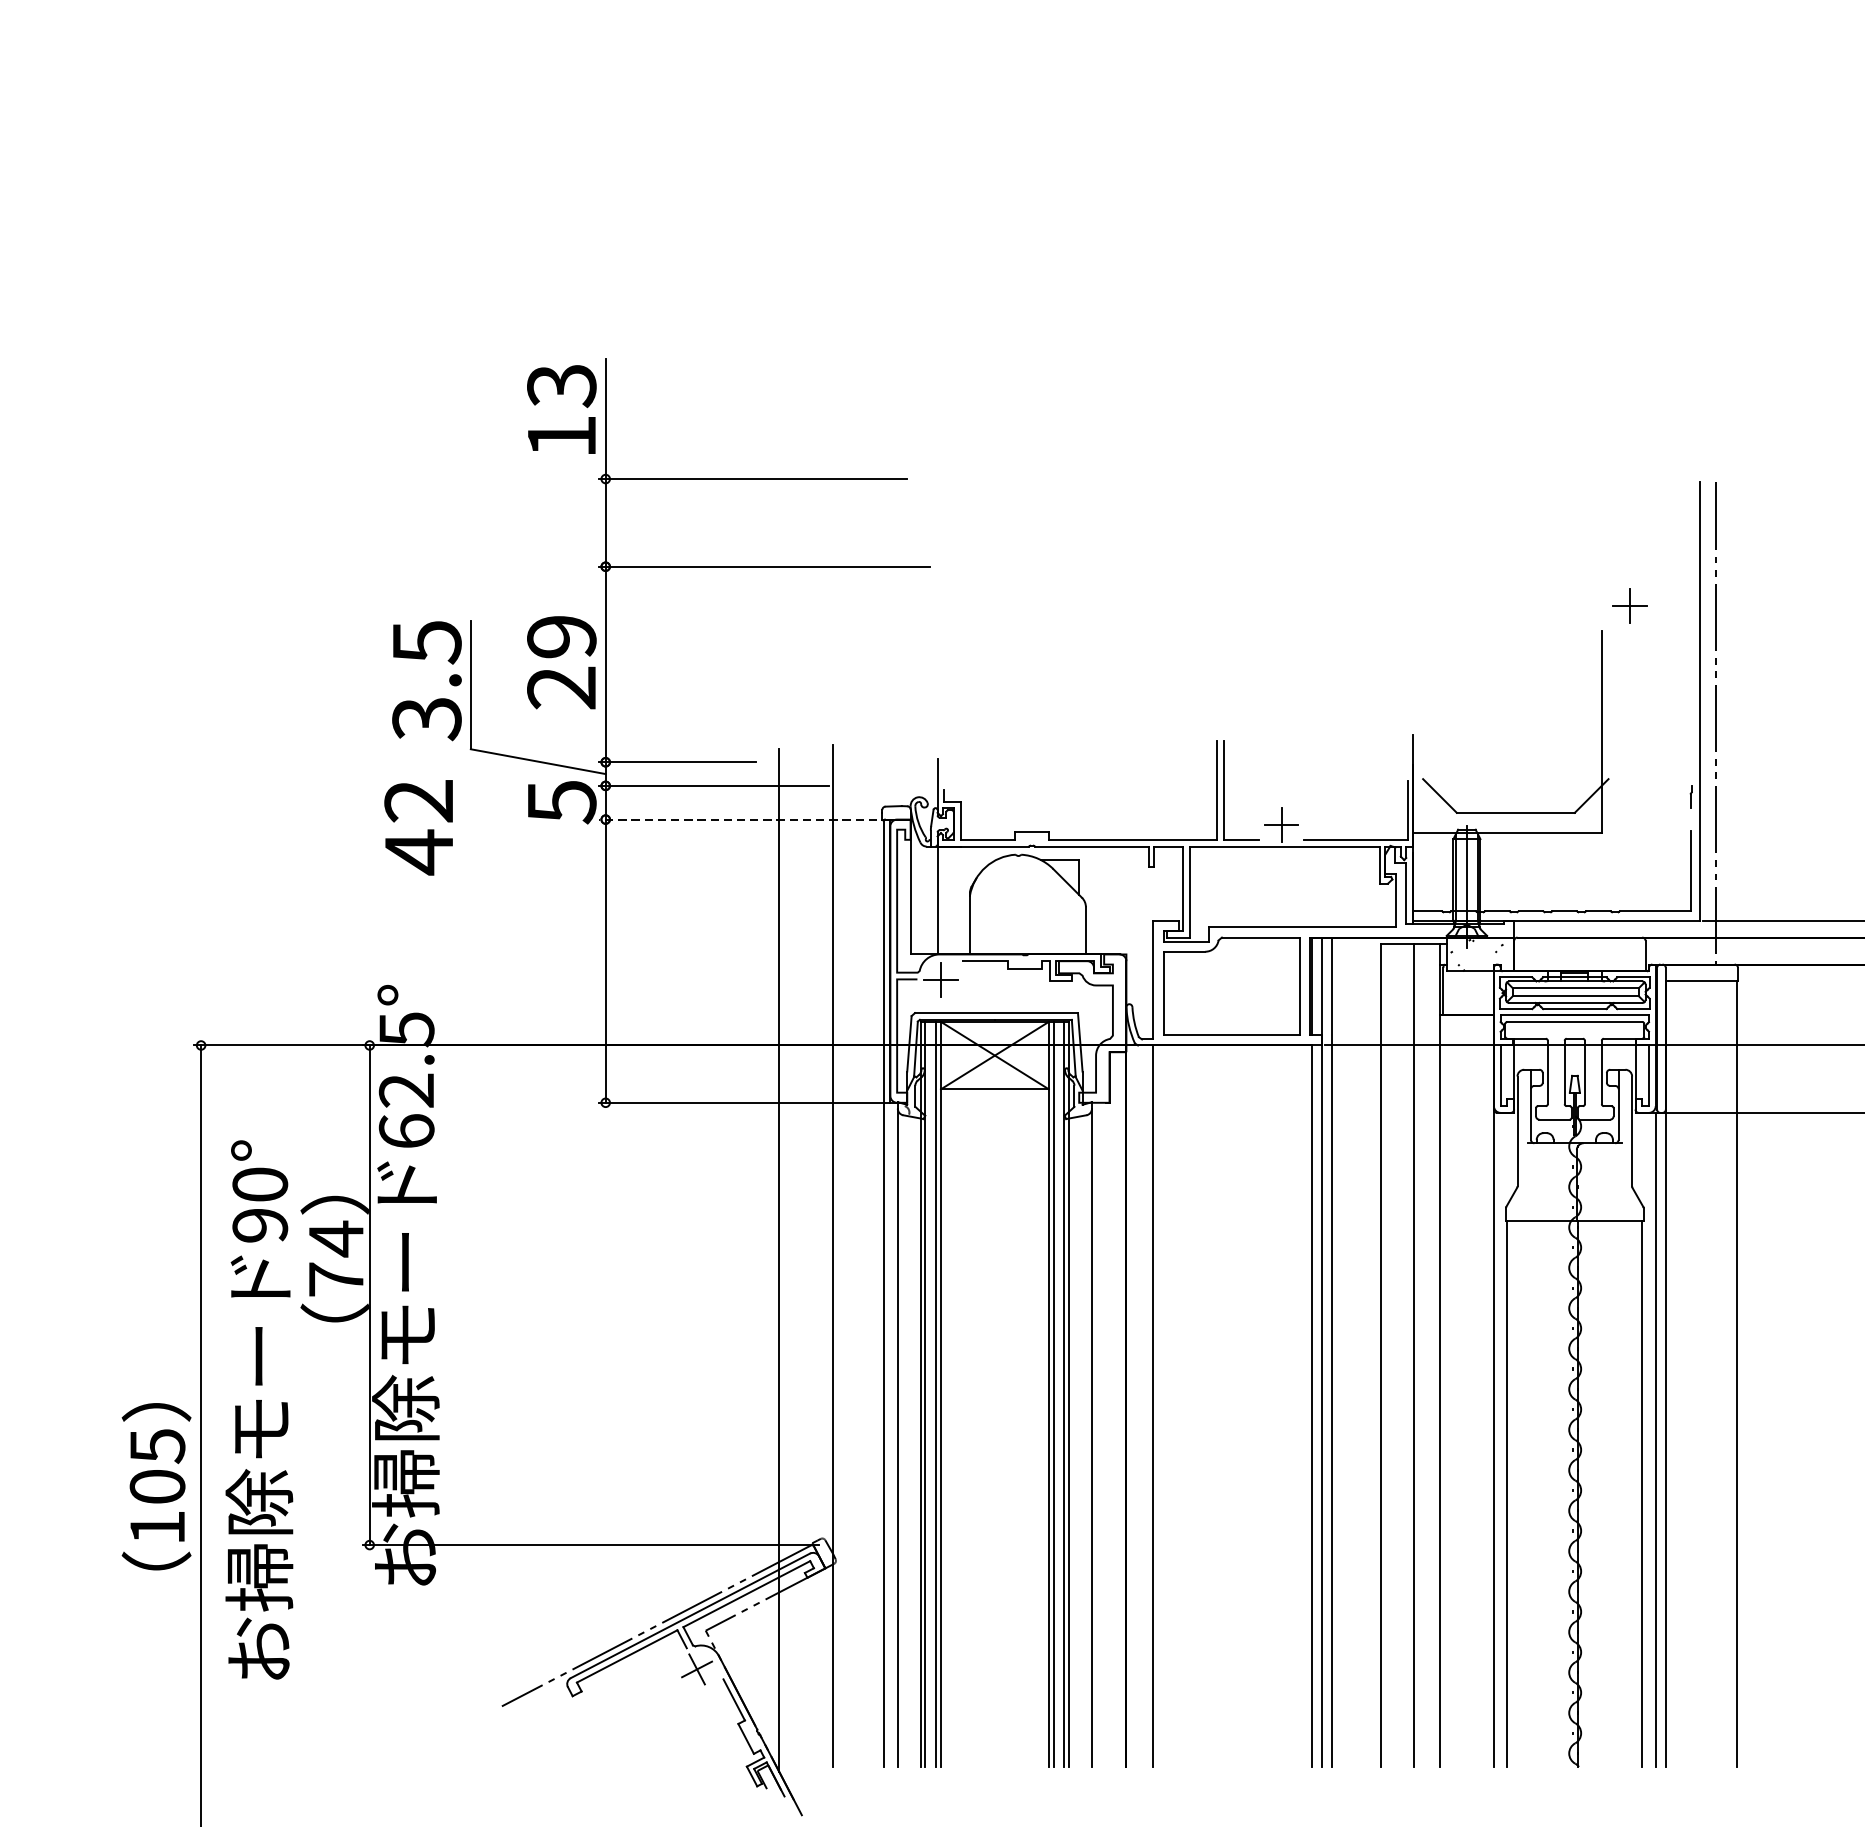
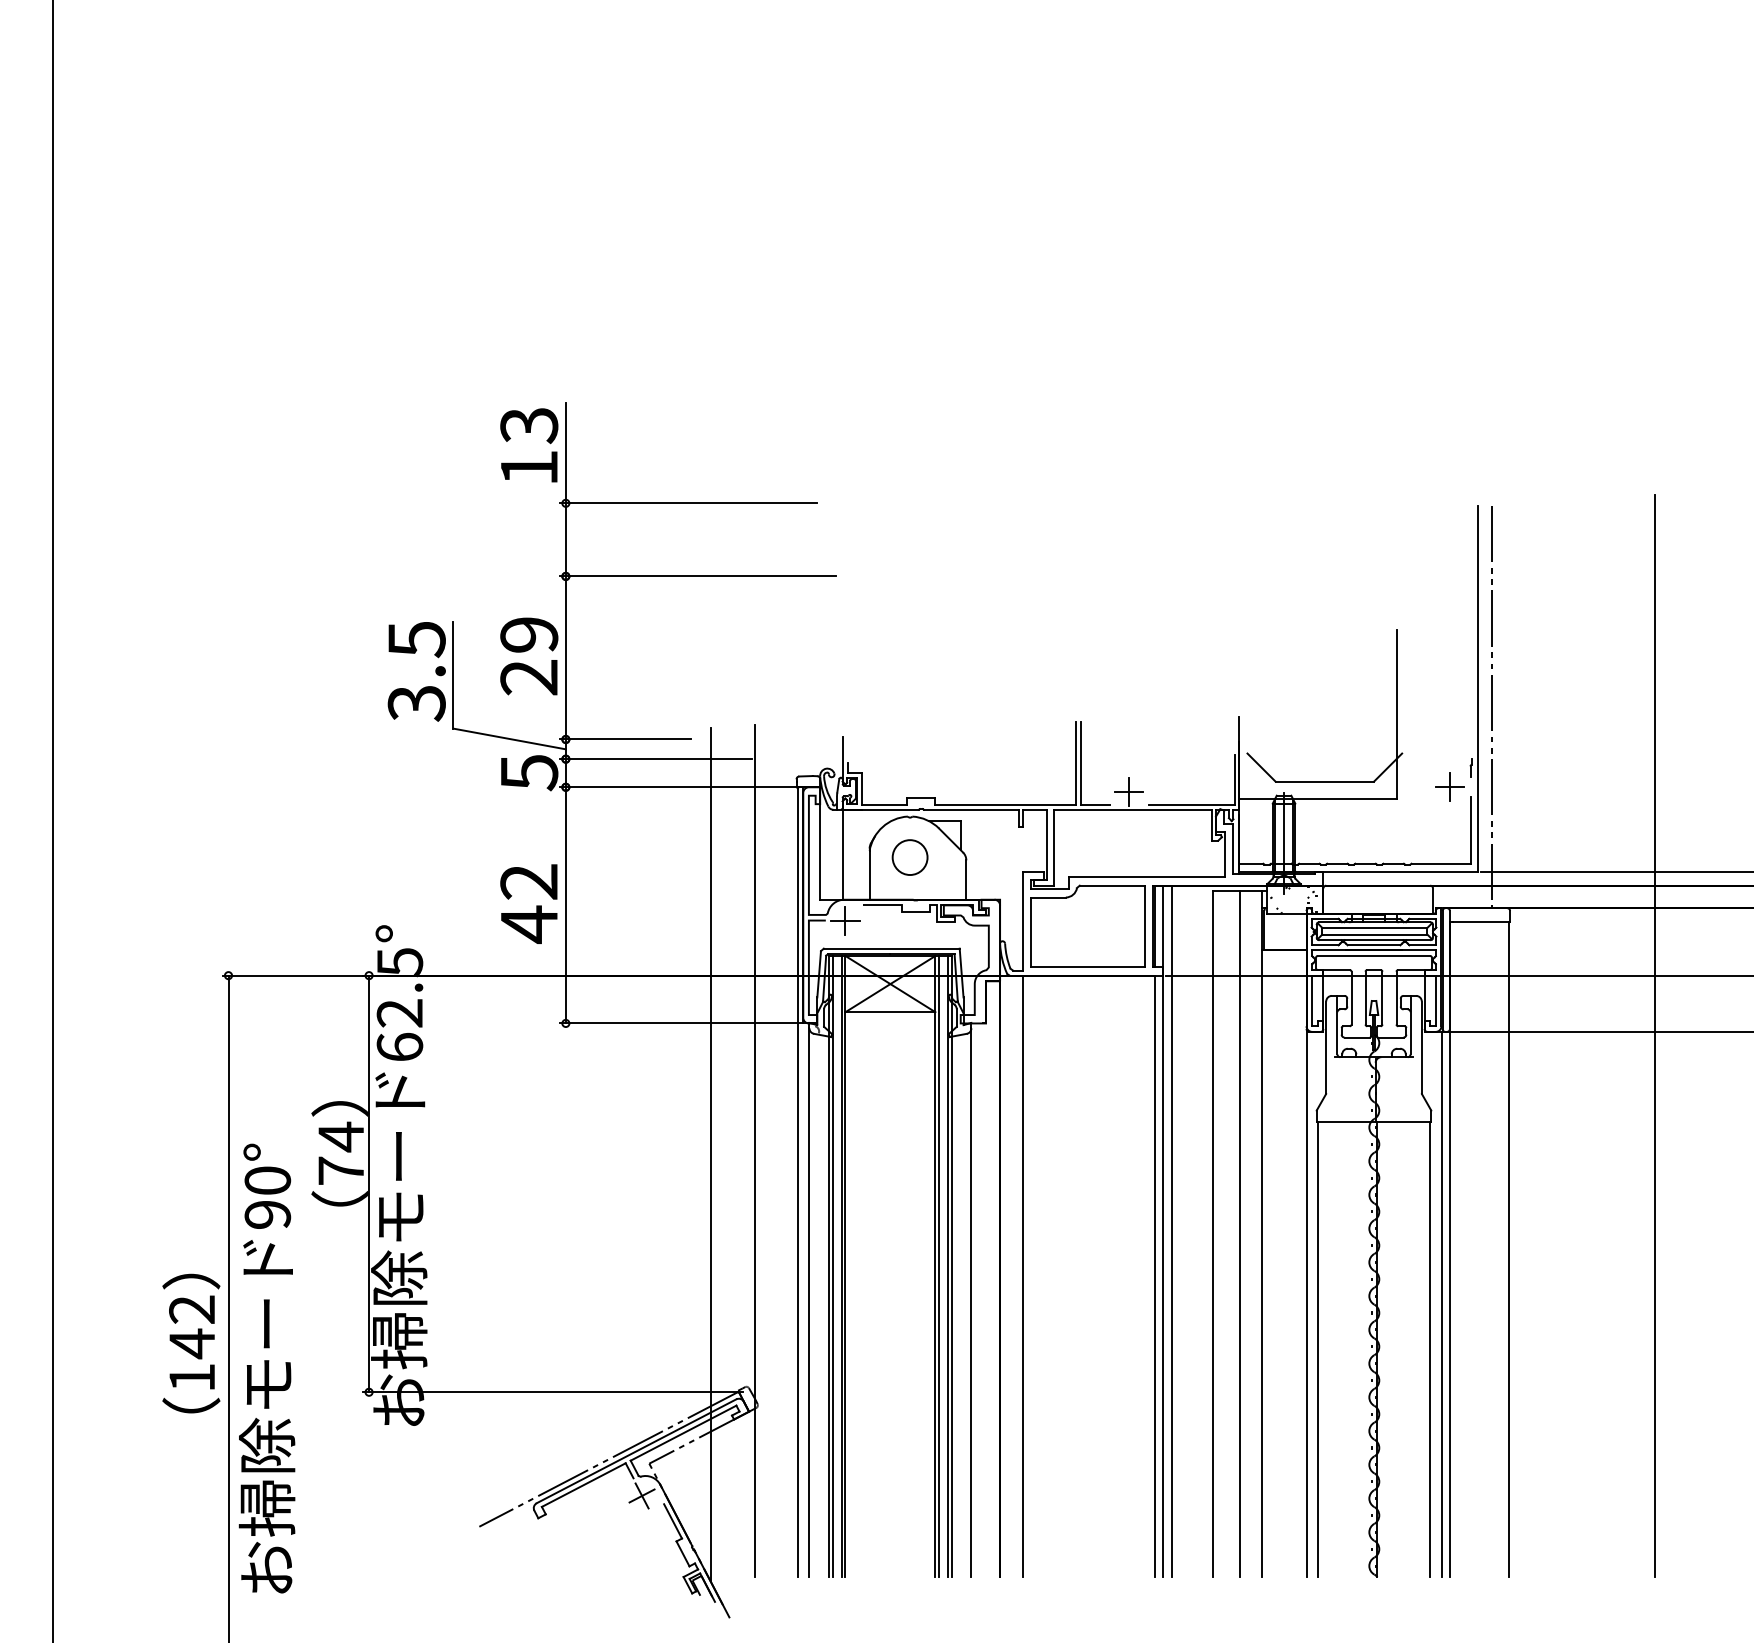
part: (1629, 605) -> (1449, 786), moved
line: (744, 819) -> (681, 787), dashed -> solid
text: (418, 827) -> (528, 903), moved
circle: (1017, 903) -> (909, 857), added
text: (258, 1409) -> (266, 1368), moved
text: (157, 1467) -> (192, 1327), 105 -> 142

